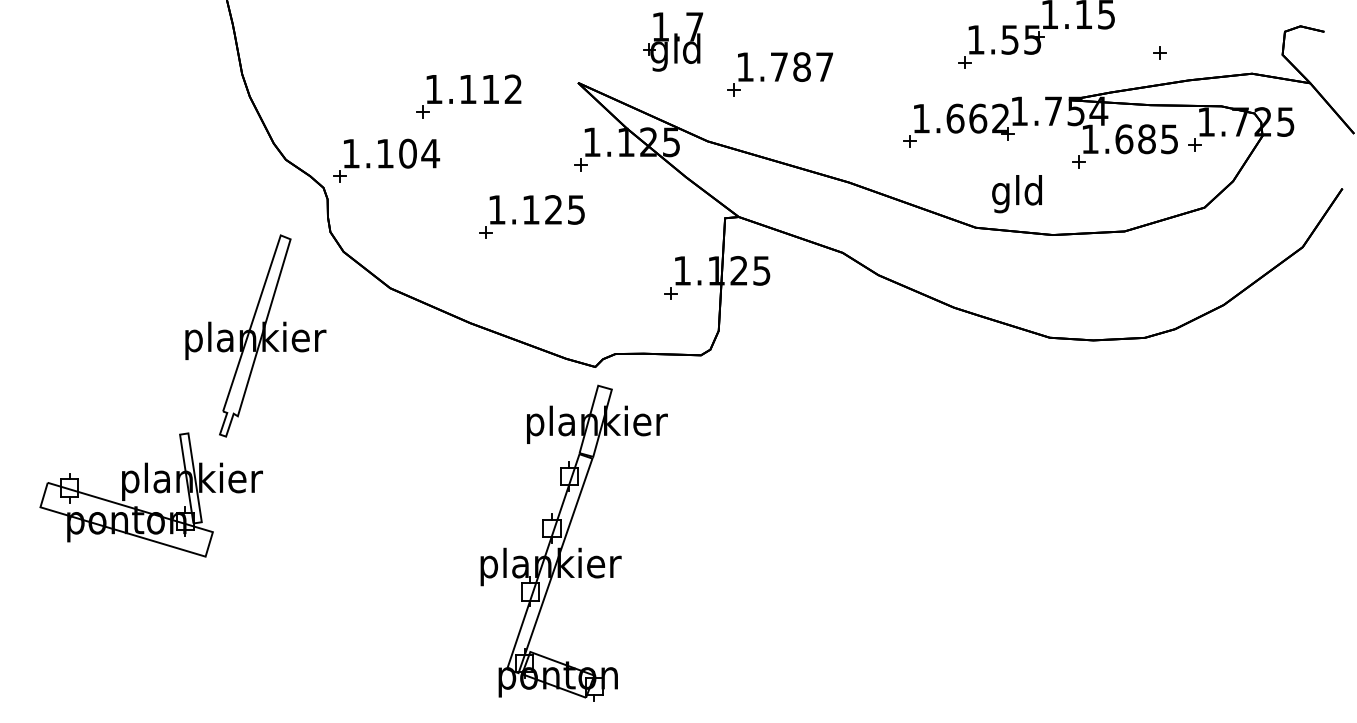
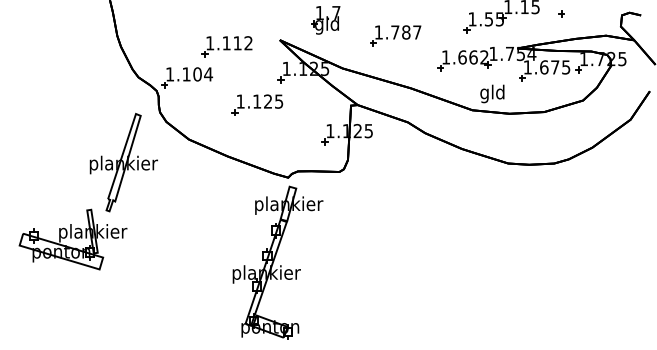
part: (1159, 52) -> (561, 13), moved
part: (779, 73) -> (395, 35), moved
text: (1147, 139) -> (555, 67), 1.685 -> 1.675

